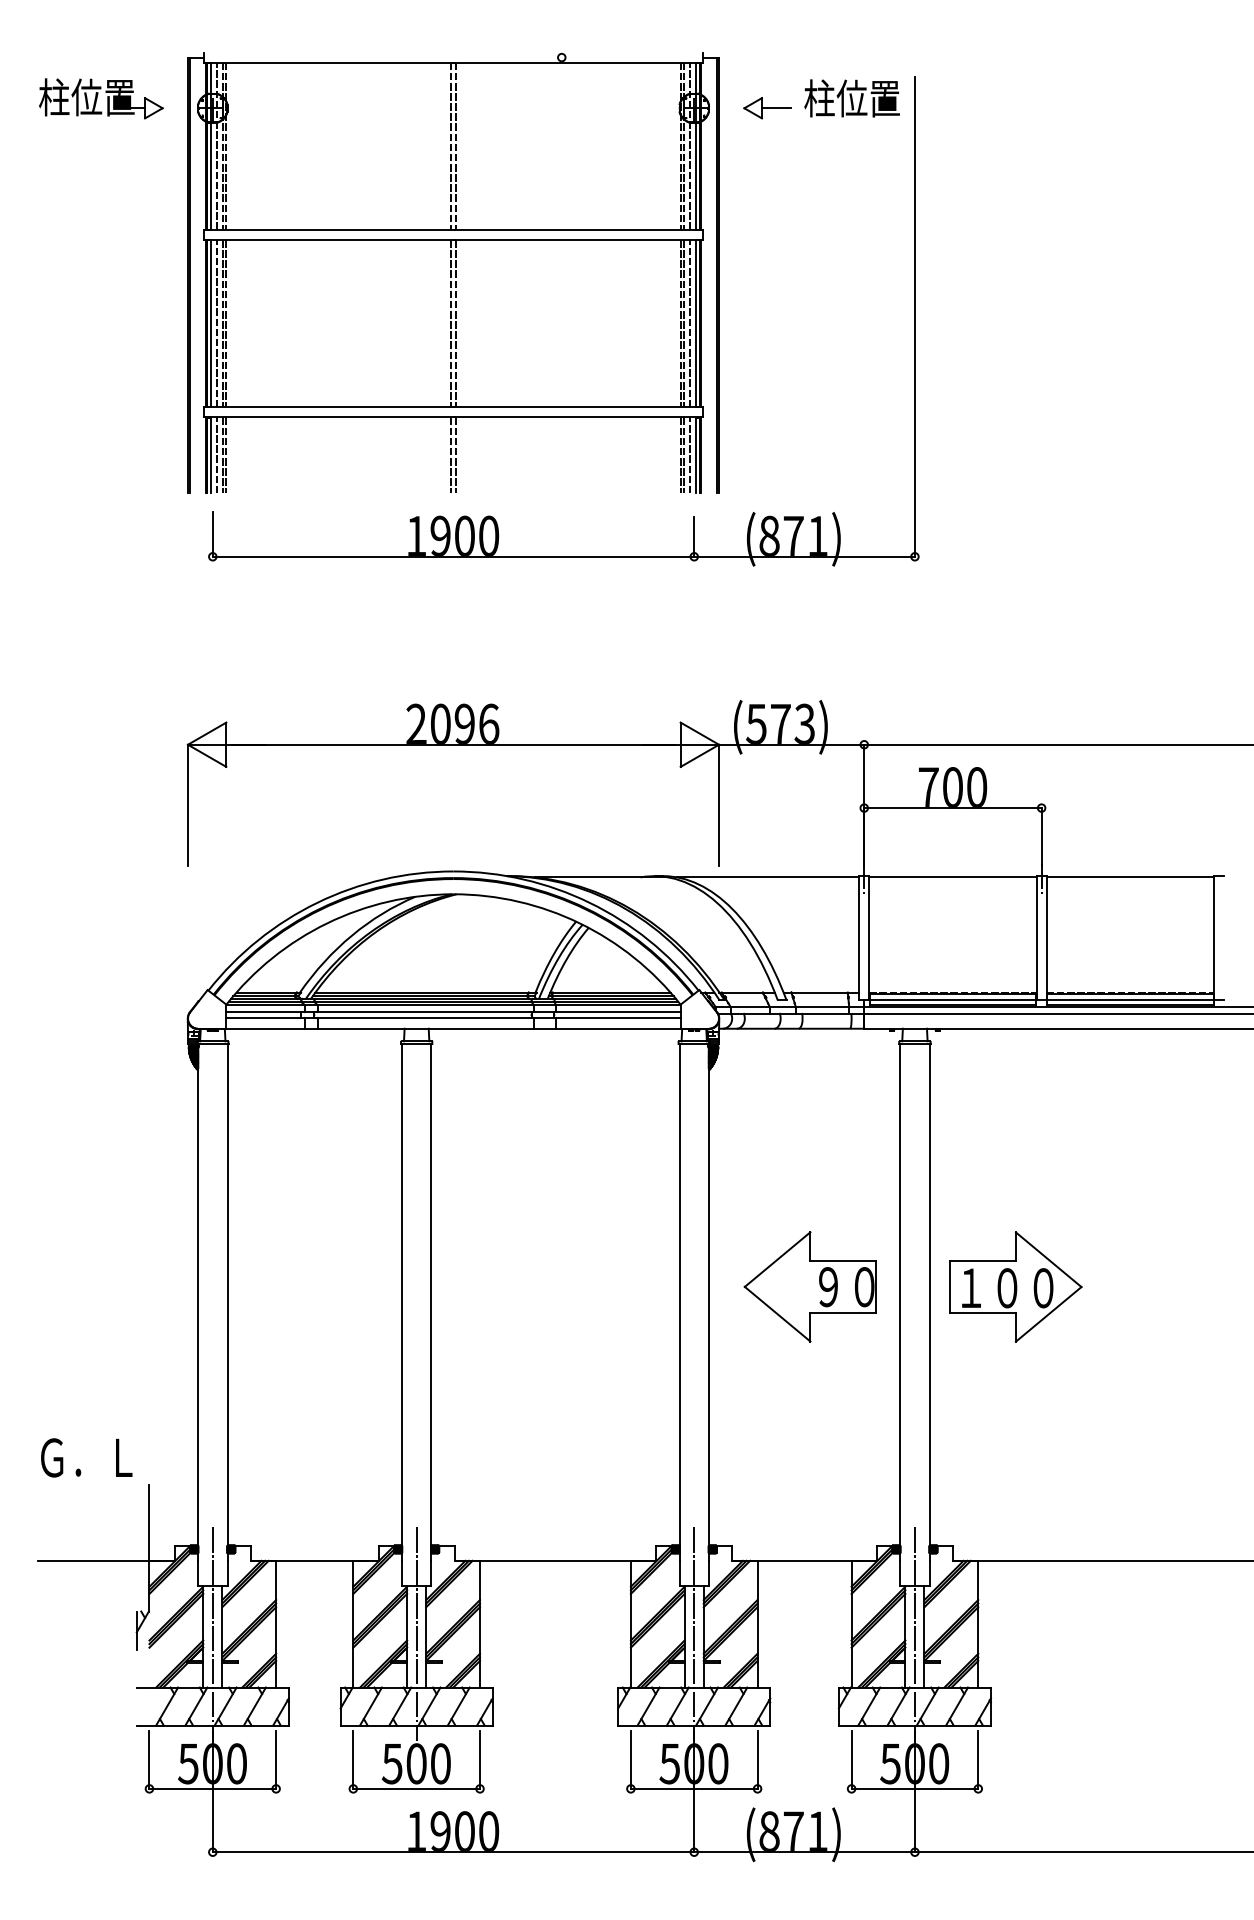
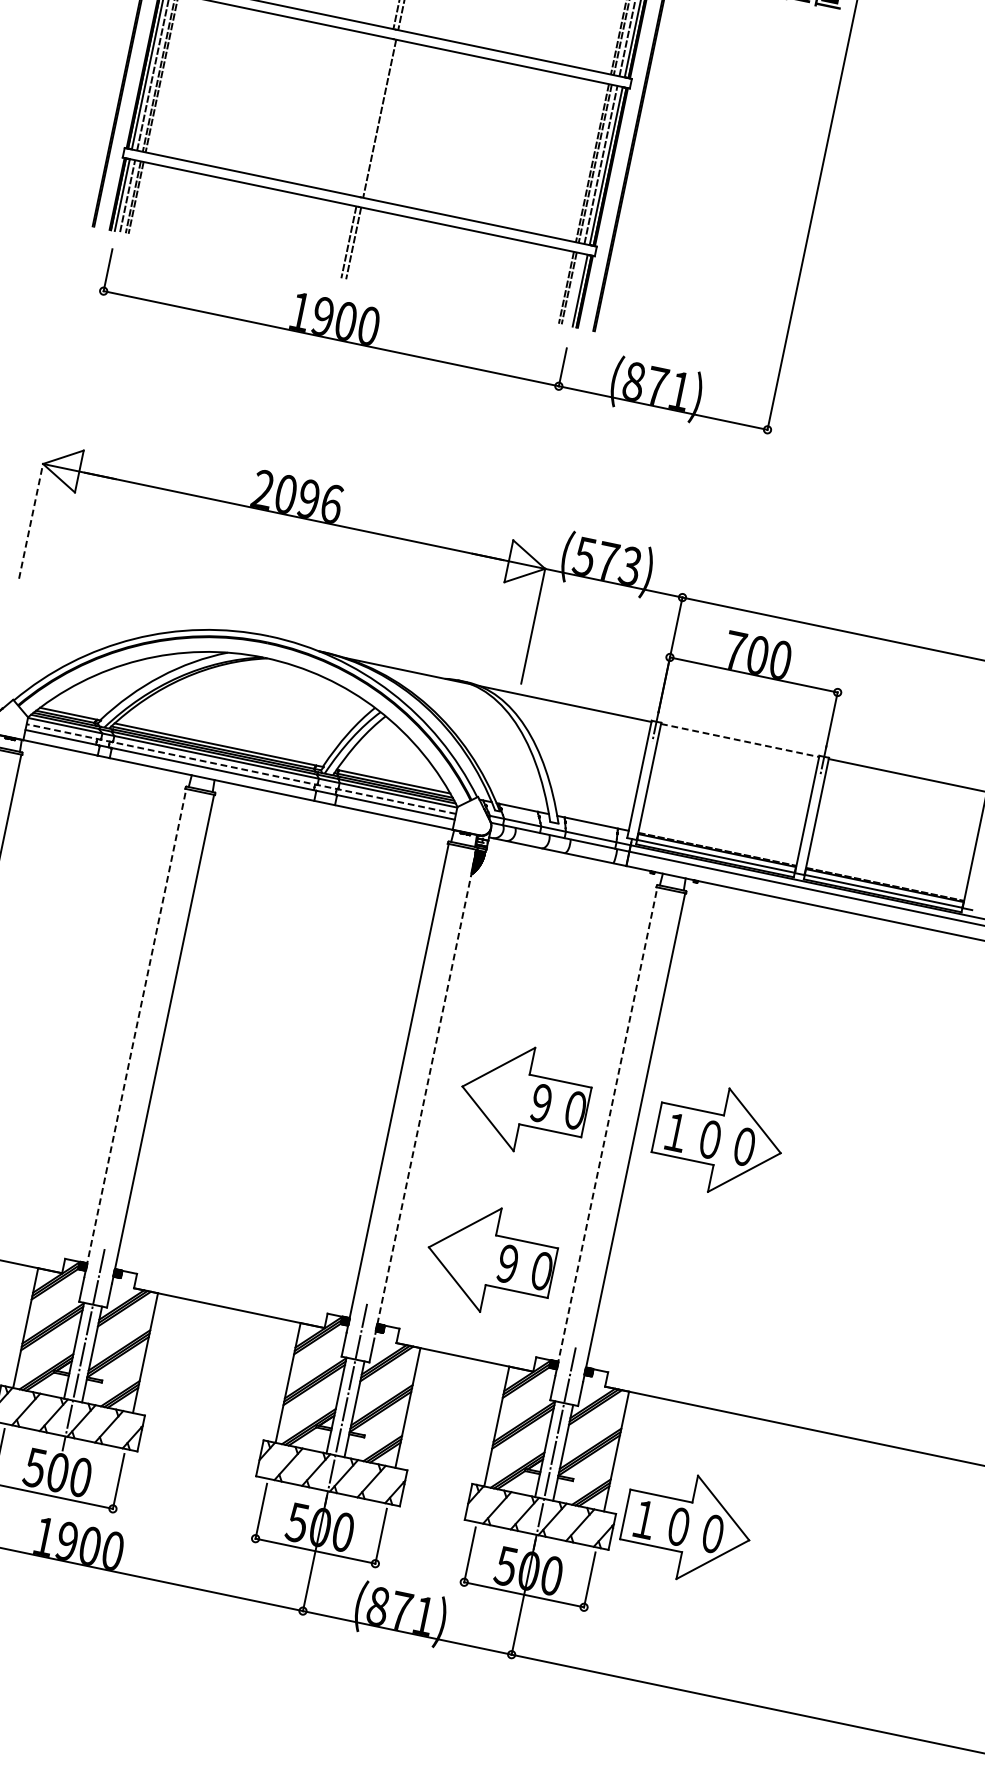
line: (450, 323) -> (374, 117), removed
line: (690, 455) -> (575, 289), removed
line: (187, 805) -> (30, 521), solid -> dashed
line: (952, 877) -> (739, 740), solid -> dashed
line: (453, 1011) -> (241, 768), solid -> dashed
line: (401, 1301) -> (134, 1032), solid -> dashed
line: (900, 1301) -> (606, 1131), solid -> dashed
line: (708, 1302) -> (425, 1094), solid -> dashed
part: (809, 1456) -> (490, 1259), added
part: (1065, 1685) -> (686, 1526), added

